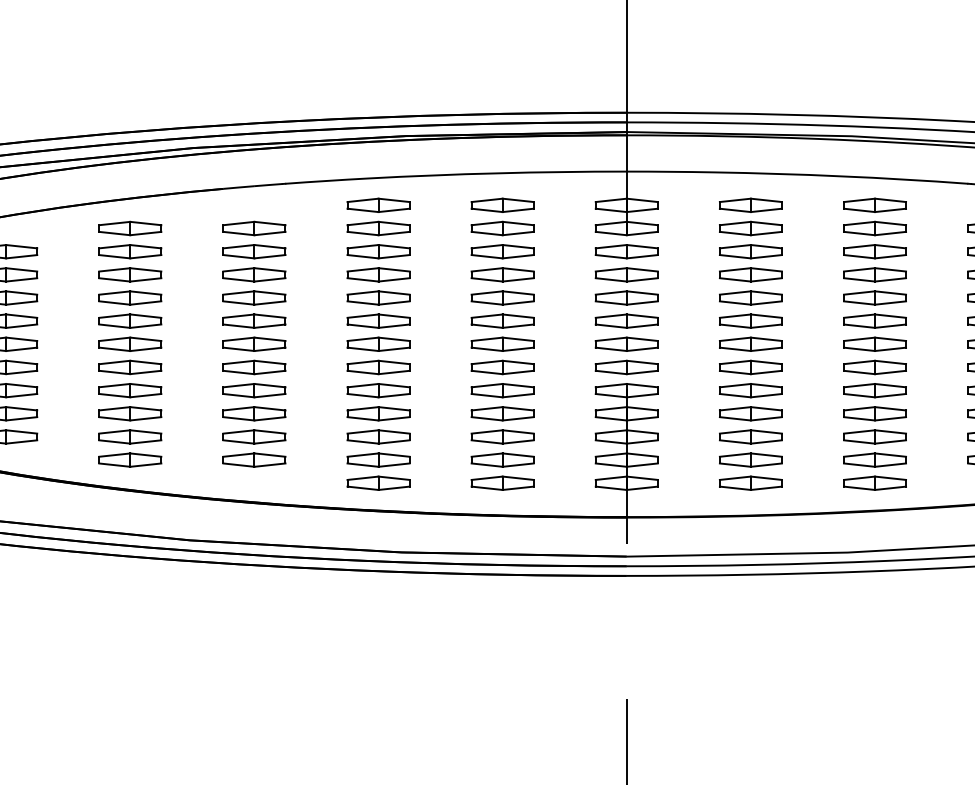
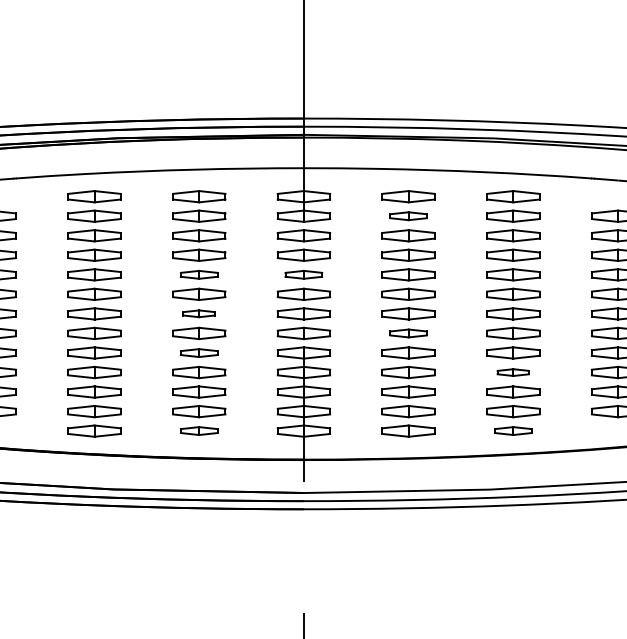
part: (750, 228) -> (408, 216), size x0.7
part: (502, 297) -> (199, 274), size x0.7
part: (626, 297) -> (303, 274), size x0.7
part: (502, 343) -> (199, 313), size x0.6
part: (750, 367) -> (408, 333), size x0.7
part: (502, 390) -> (199, 352), size x0.7
part: (874, 413) -> (512, 372), size x0.6
part: (502, 482) -> (199, 430), size x0.7
part: (874, 482) -> (512, 430), size x0.7

